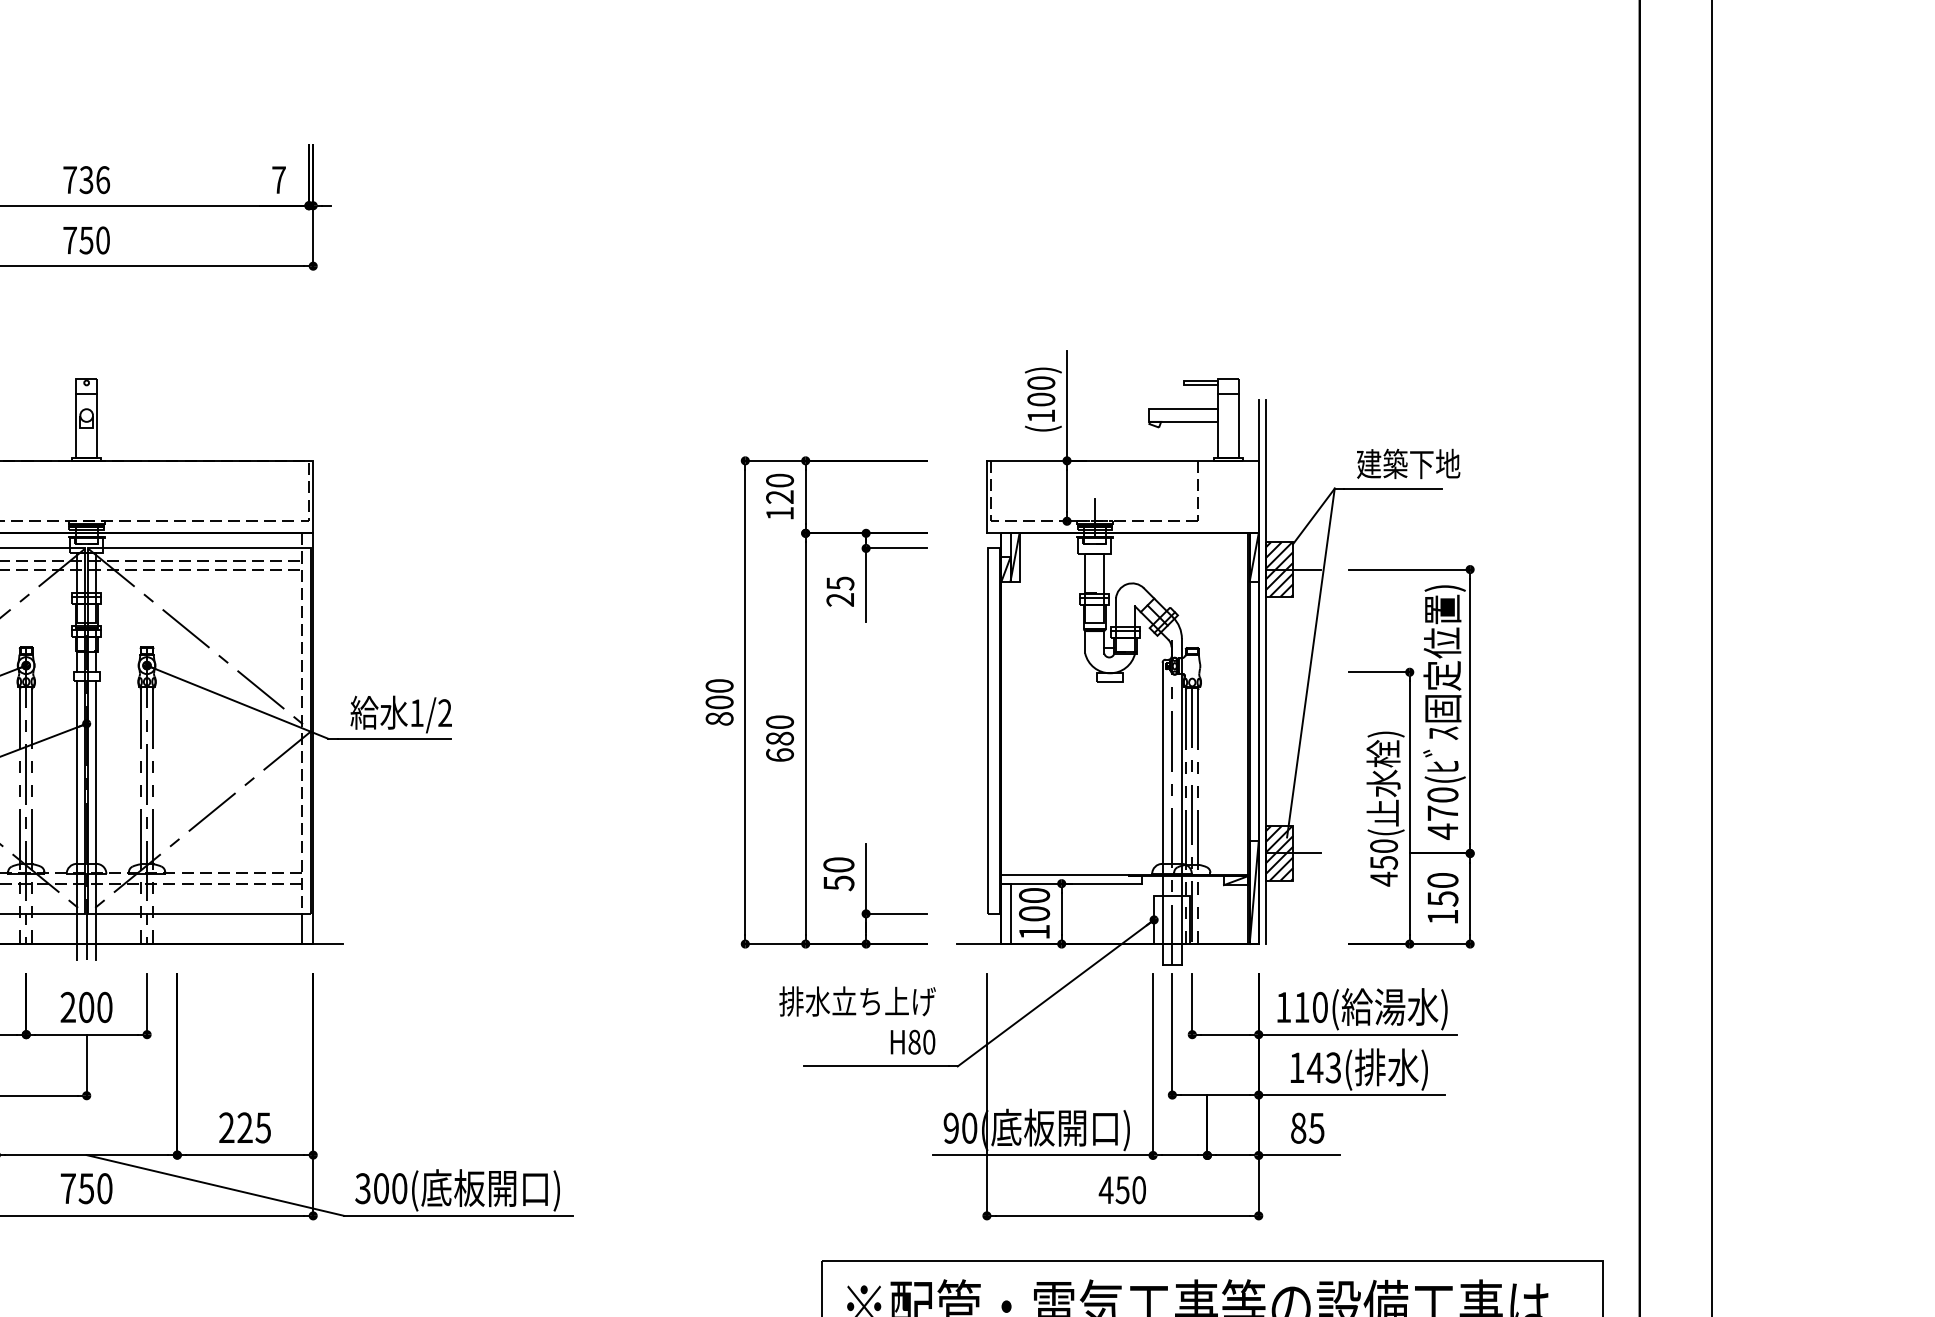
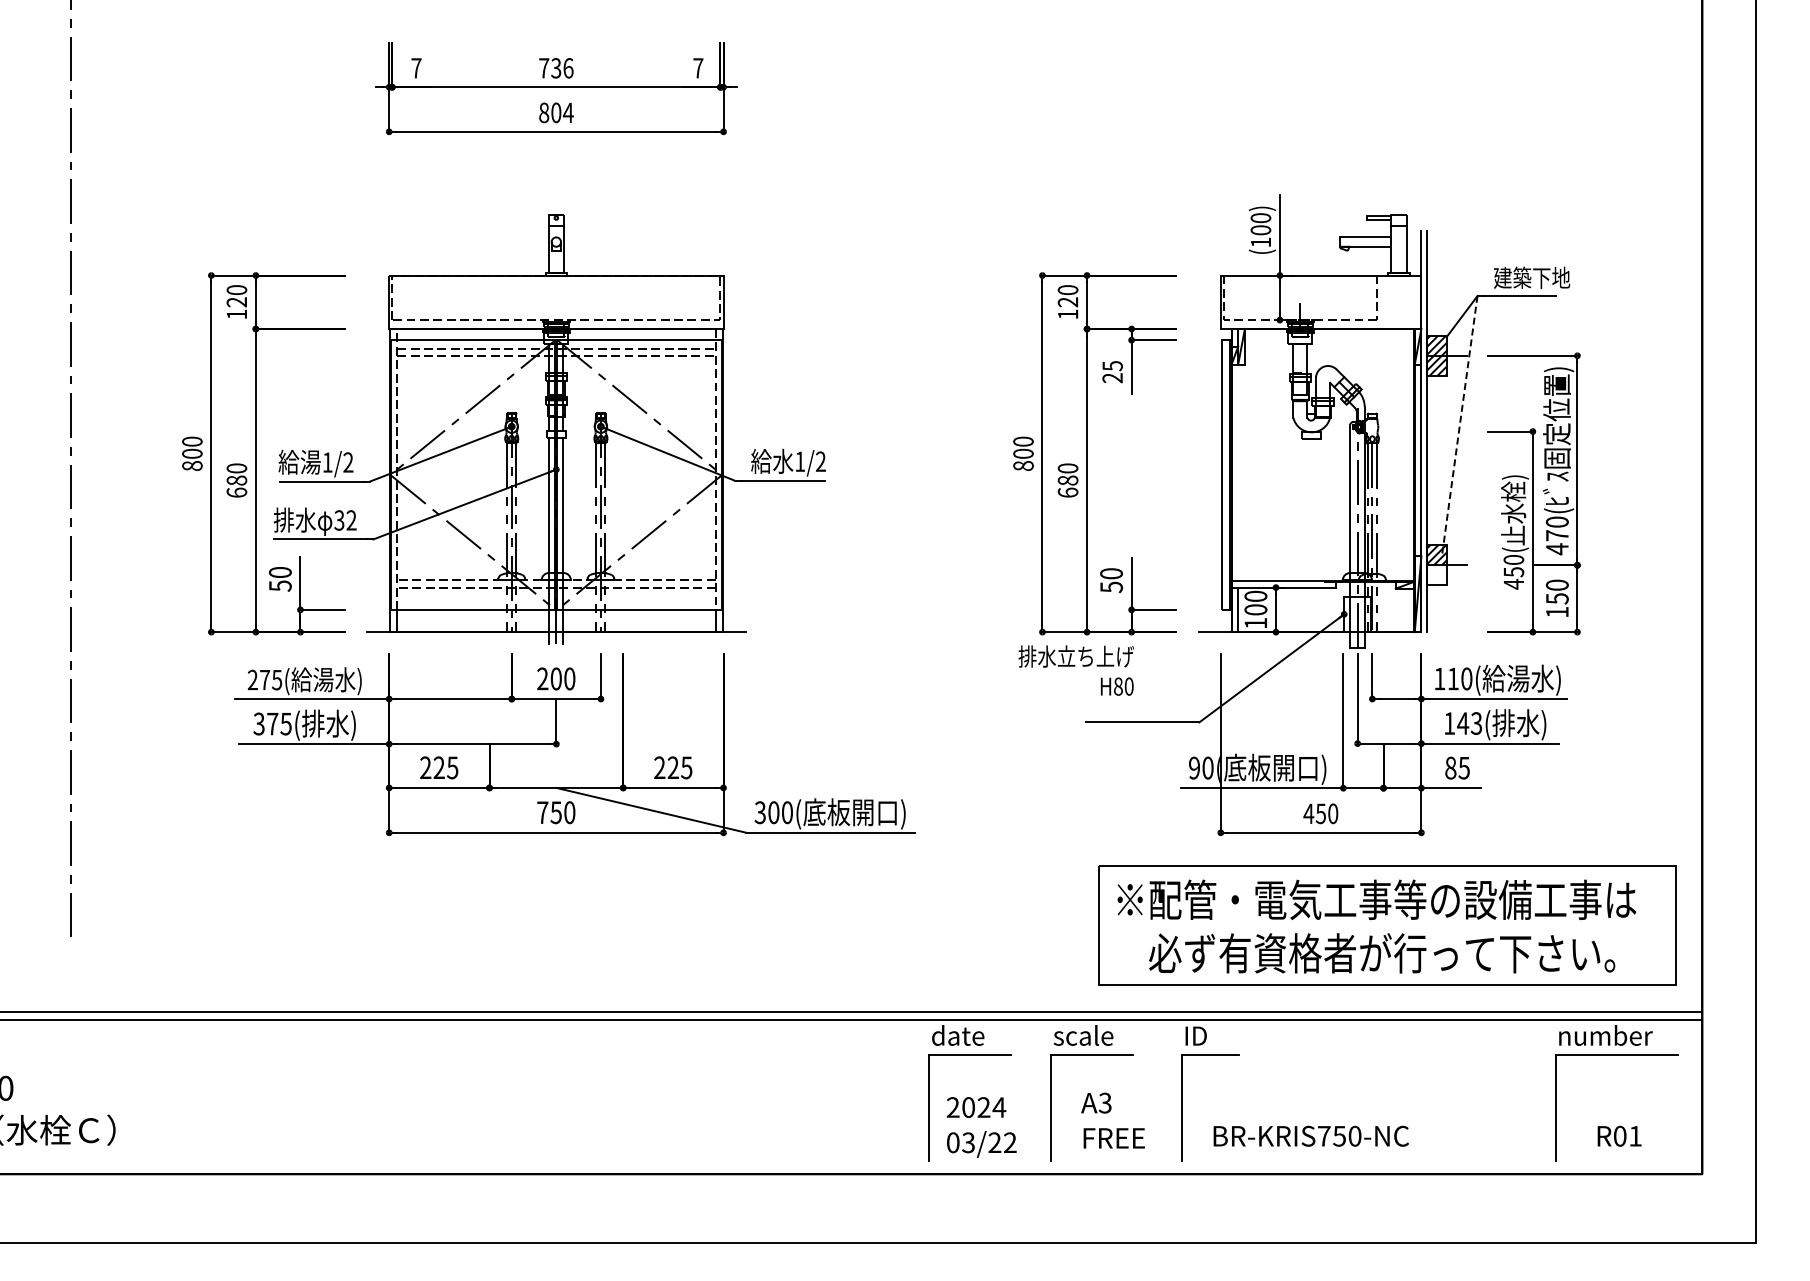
text: (86, 239) -> (556, 112), 750 -> 804
line: (1310, 662) -> (1459, 424), solid -> dashed
hatch: (1279, 867) -> (1436, 575), removed
text: (856, 1020) -> (1075, 670), moved

